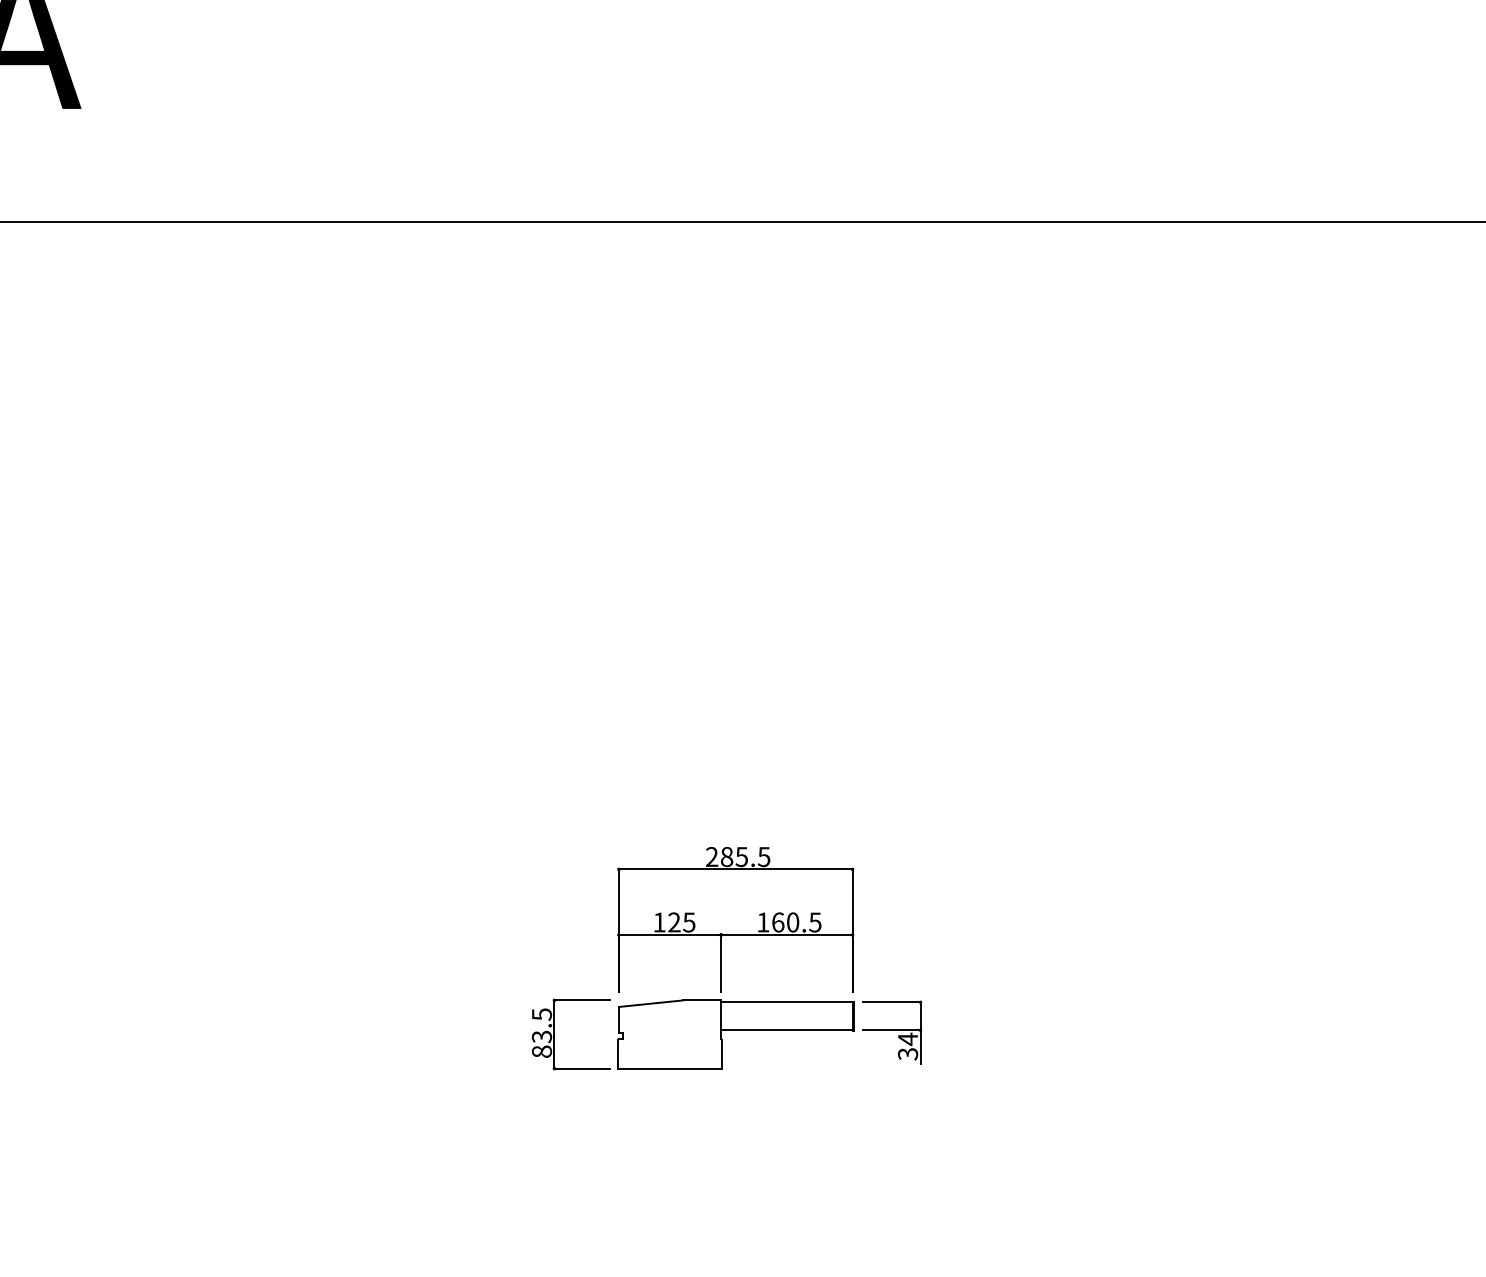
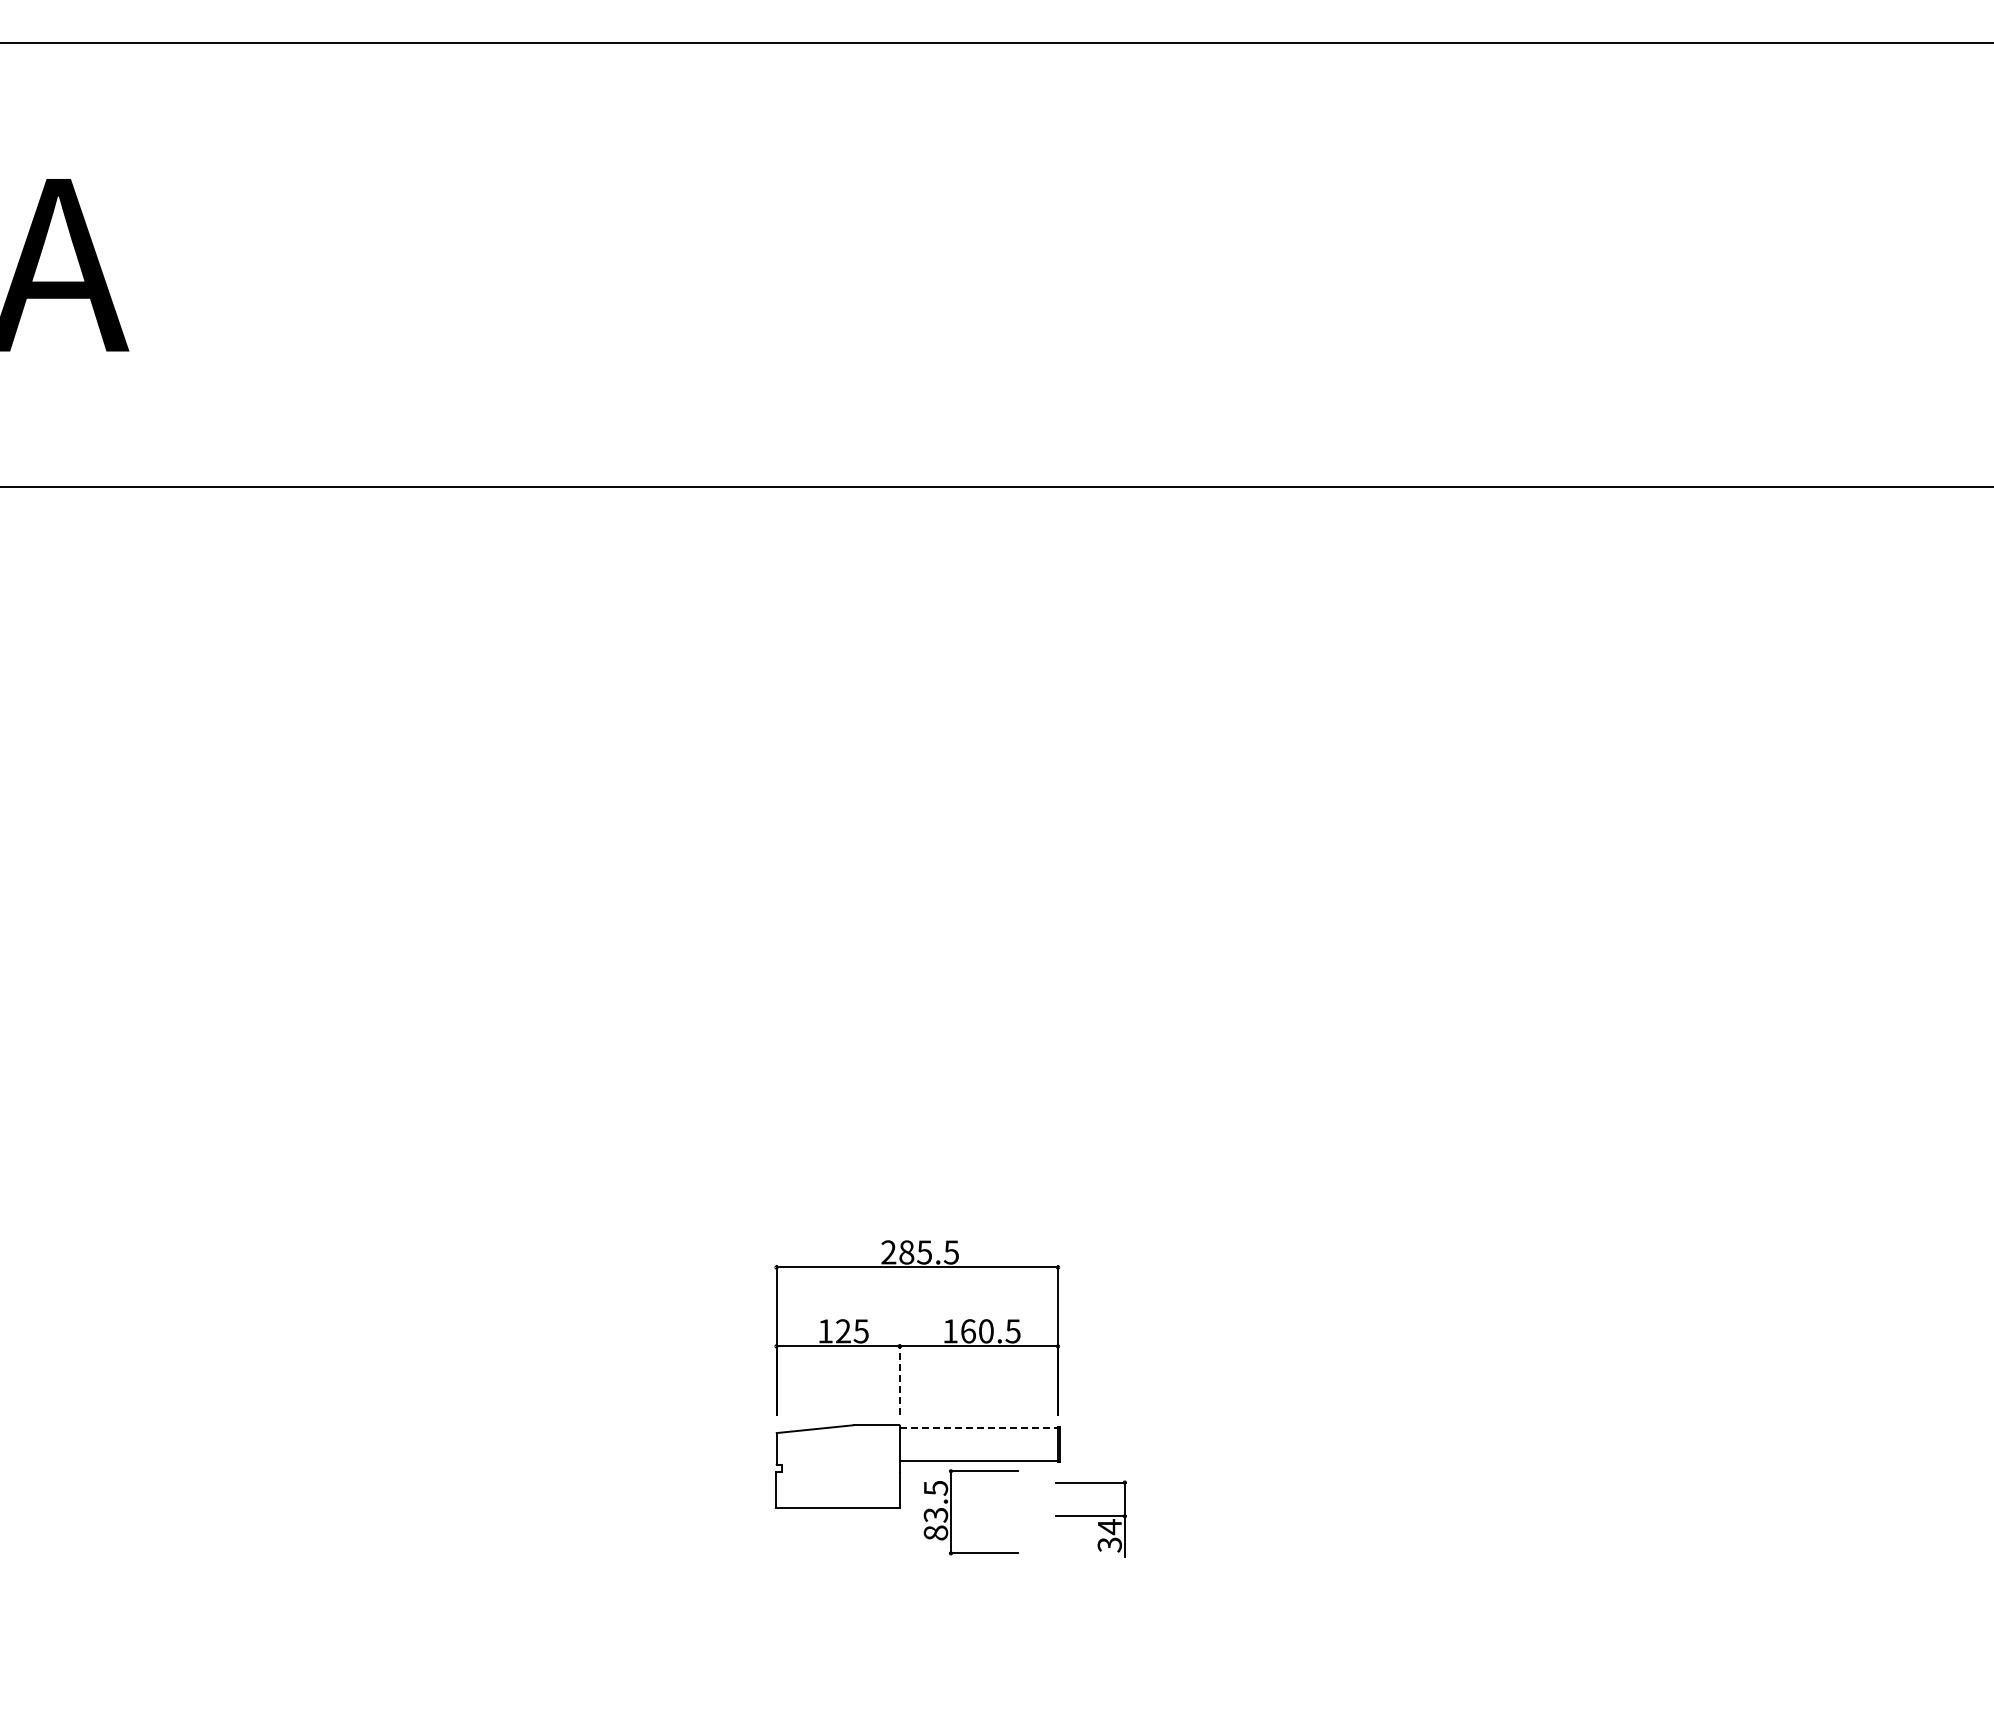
line: (720, 963) -> (899, 1380), solid -> dashed
line: (787, 1002) -> (979, 1427), solid -> dashed
part: (892, 1032) -> (1090, 1518), moved
part: (554, 1034) -> (951, 1512), moved

